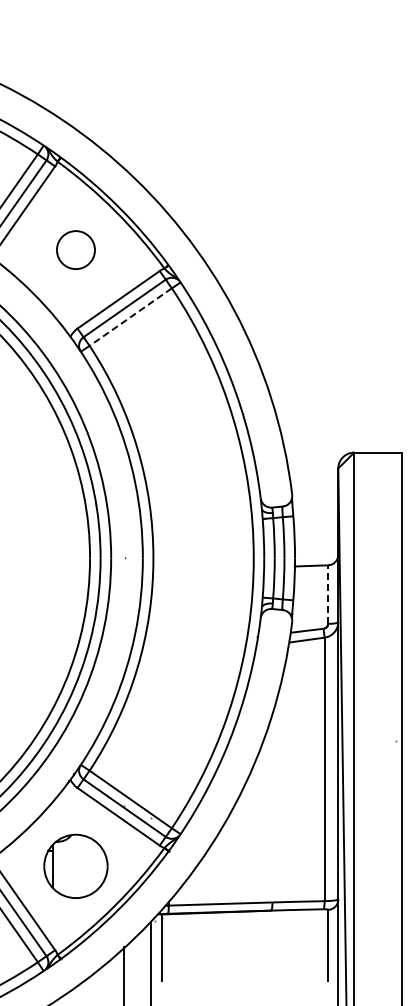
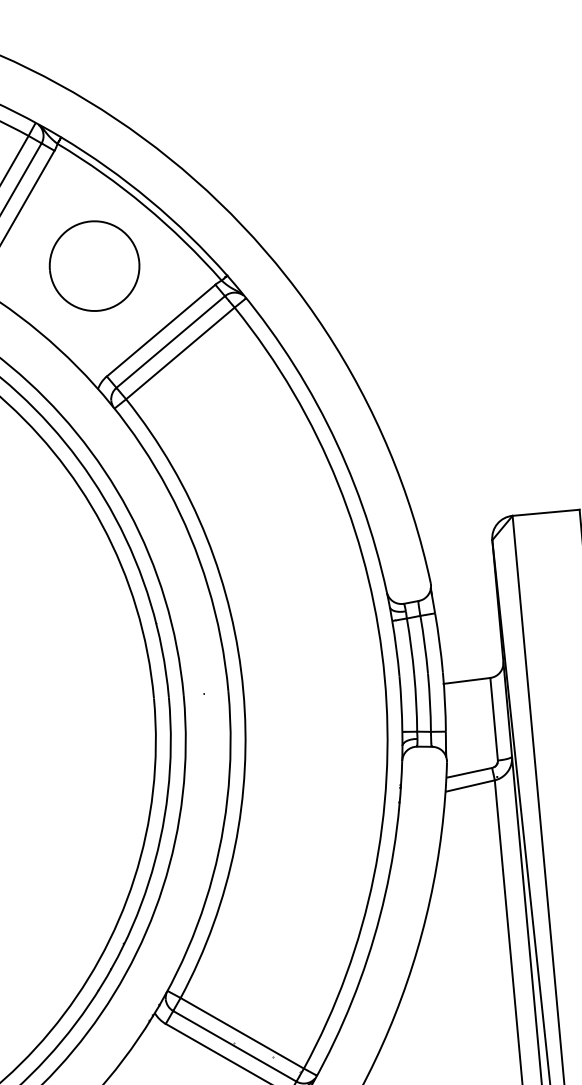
part: (75, 249) -> (93, 265), size x1.67
line: (130, 317) -> (180, 354), dashed -> solid
line: (328, 594) -> (494, 719), dashed -> solid

